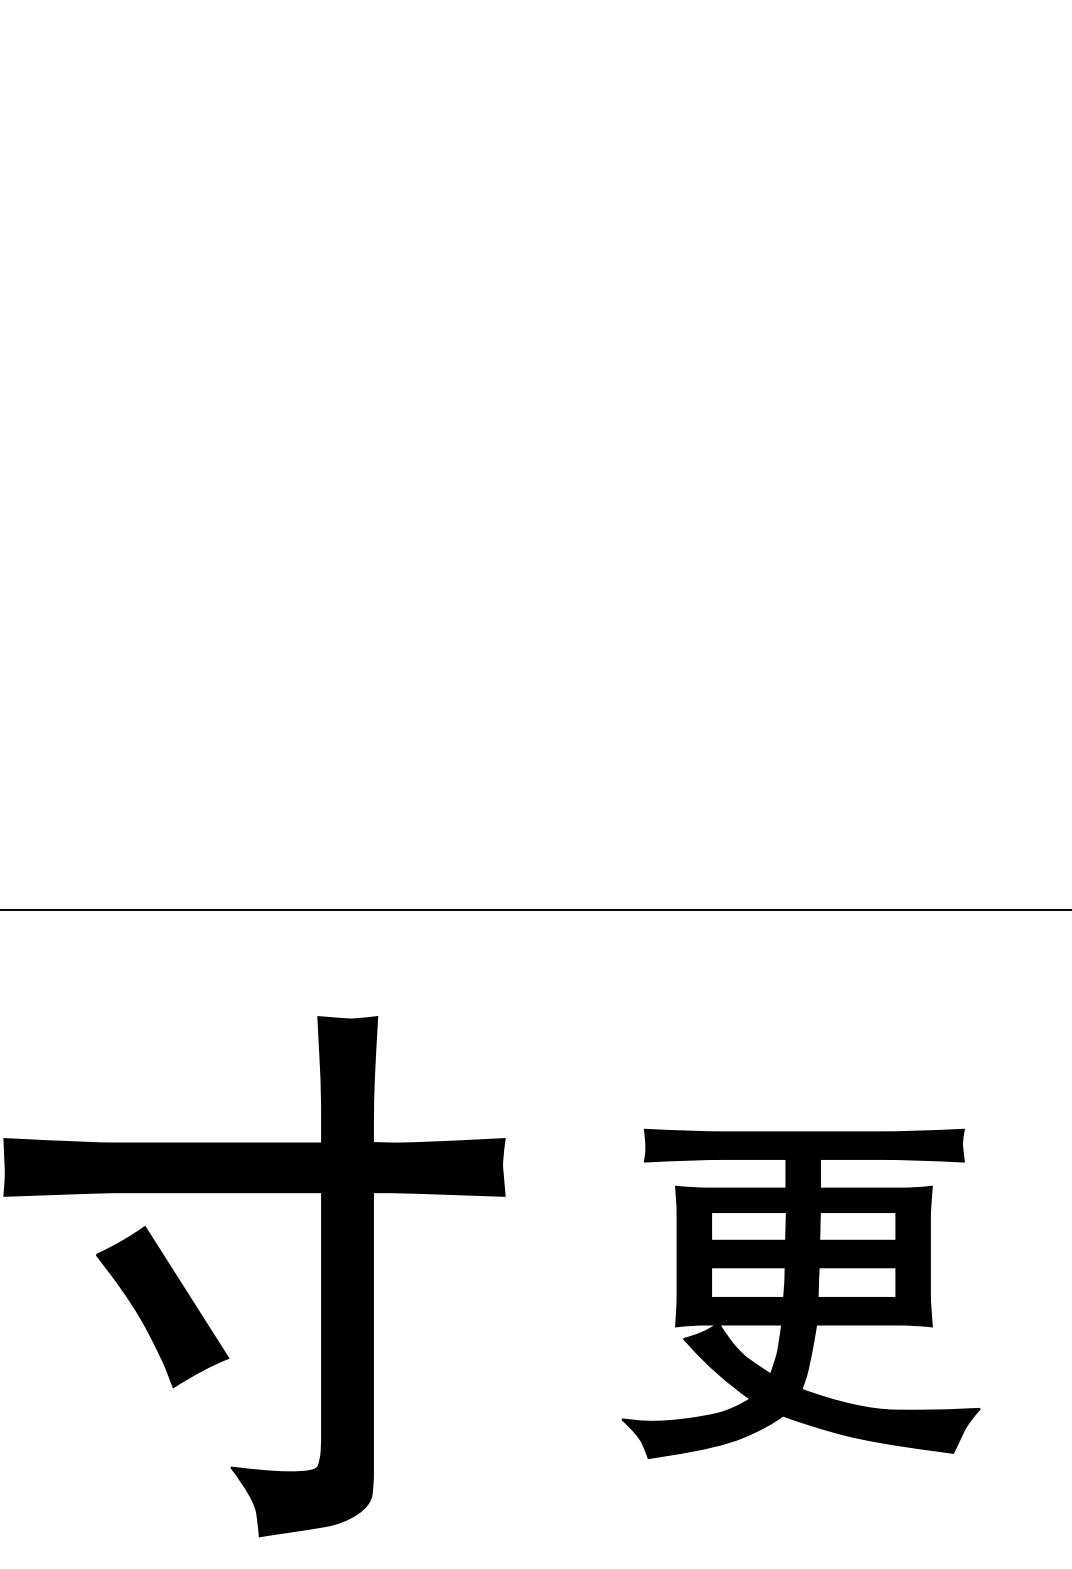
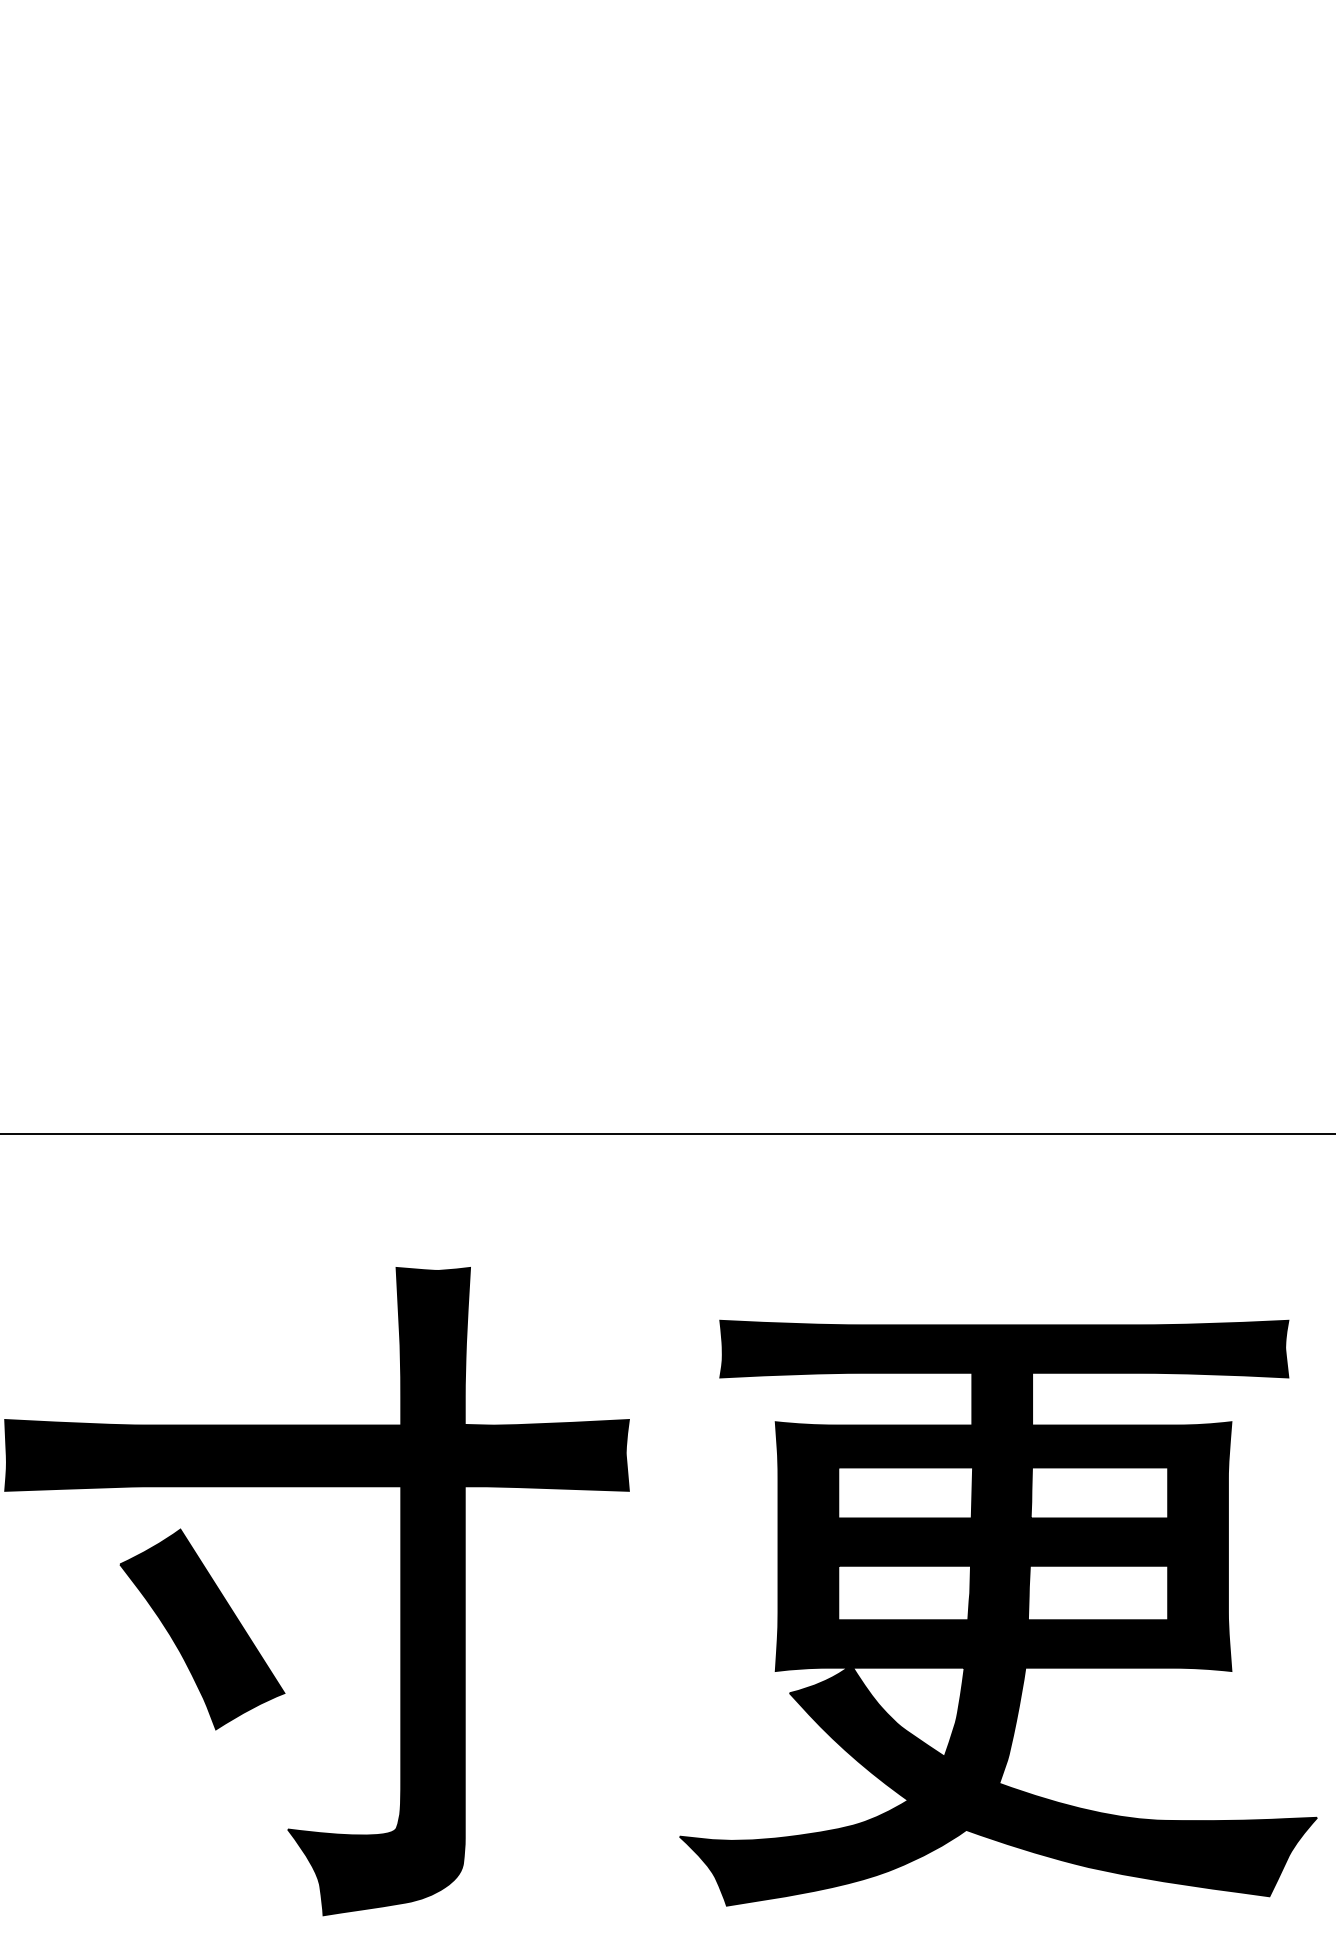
part: (801, 1293) -> (998, 1612), size x1.43

